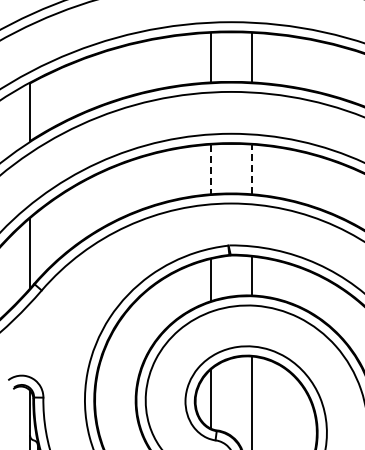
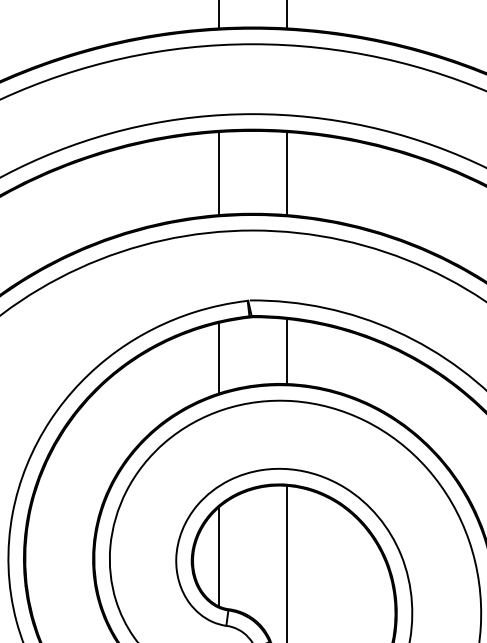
line: (211, 169) -> (219, 173), dashed -> solid
line: (251, 169) -> (286, 173), dashed -> solid

